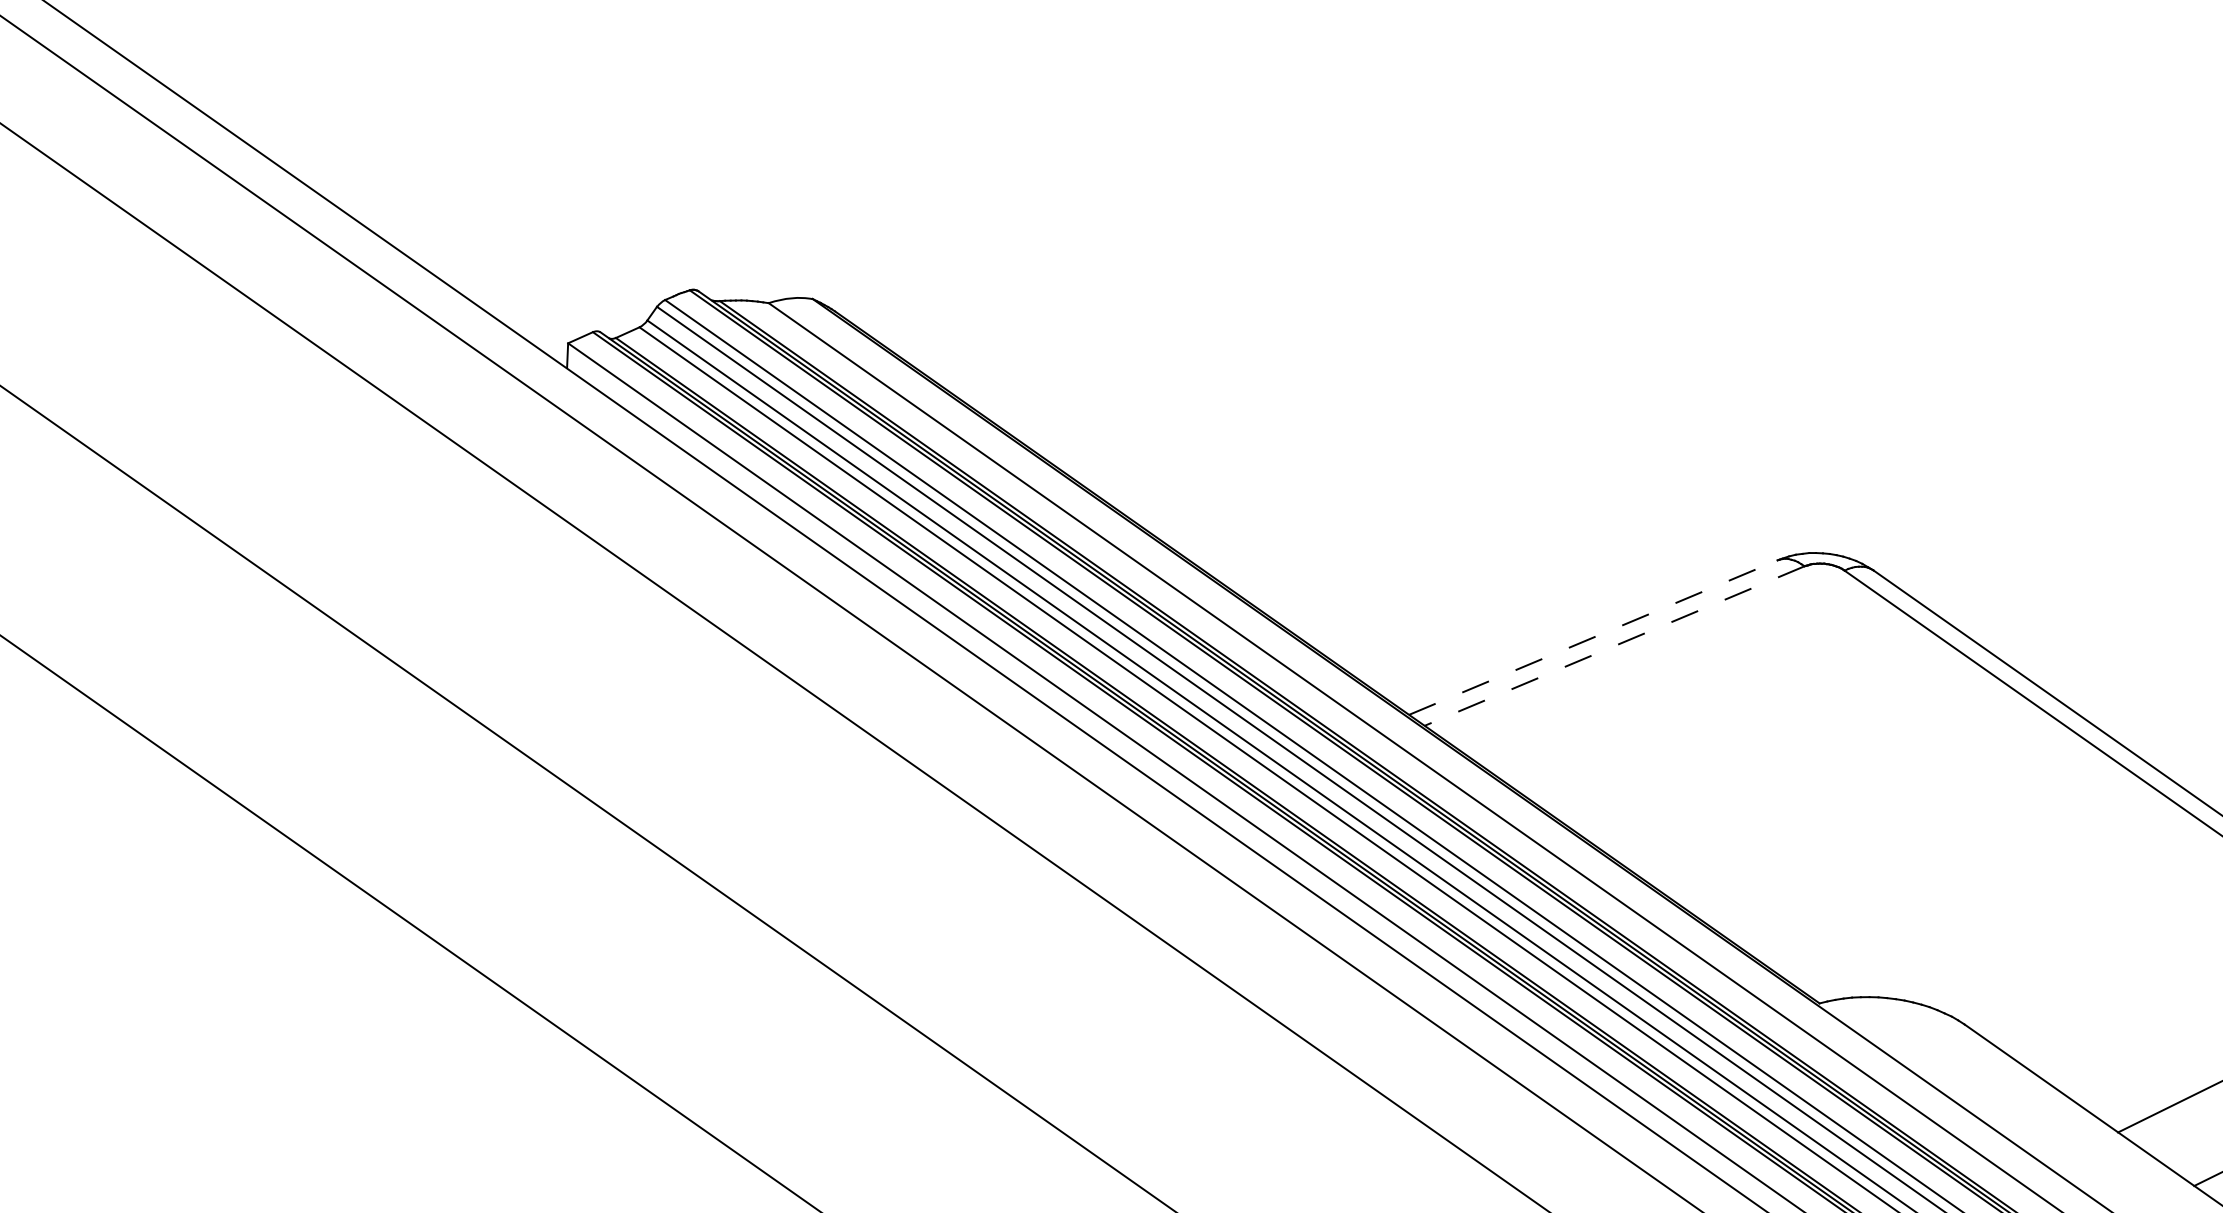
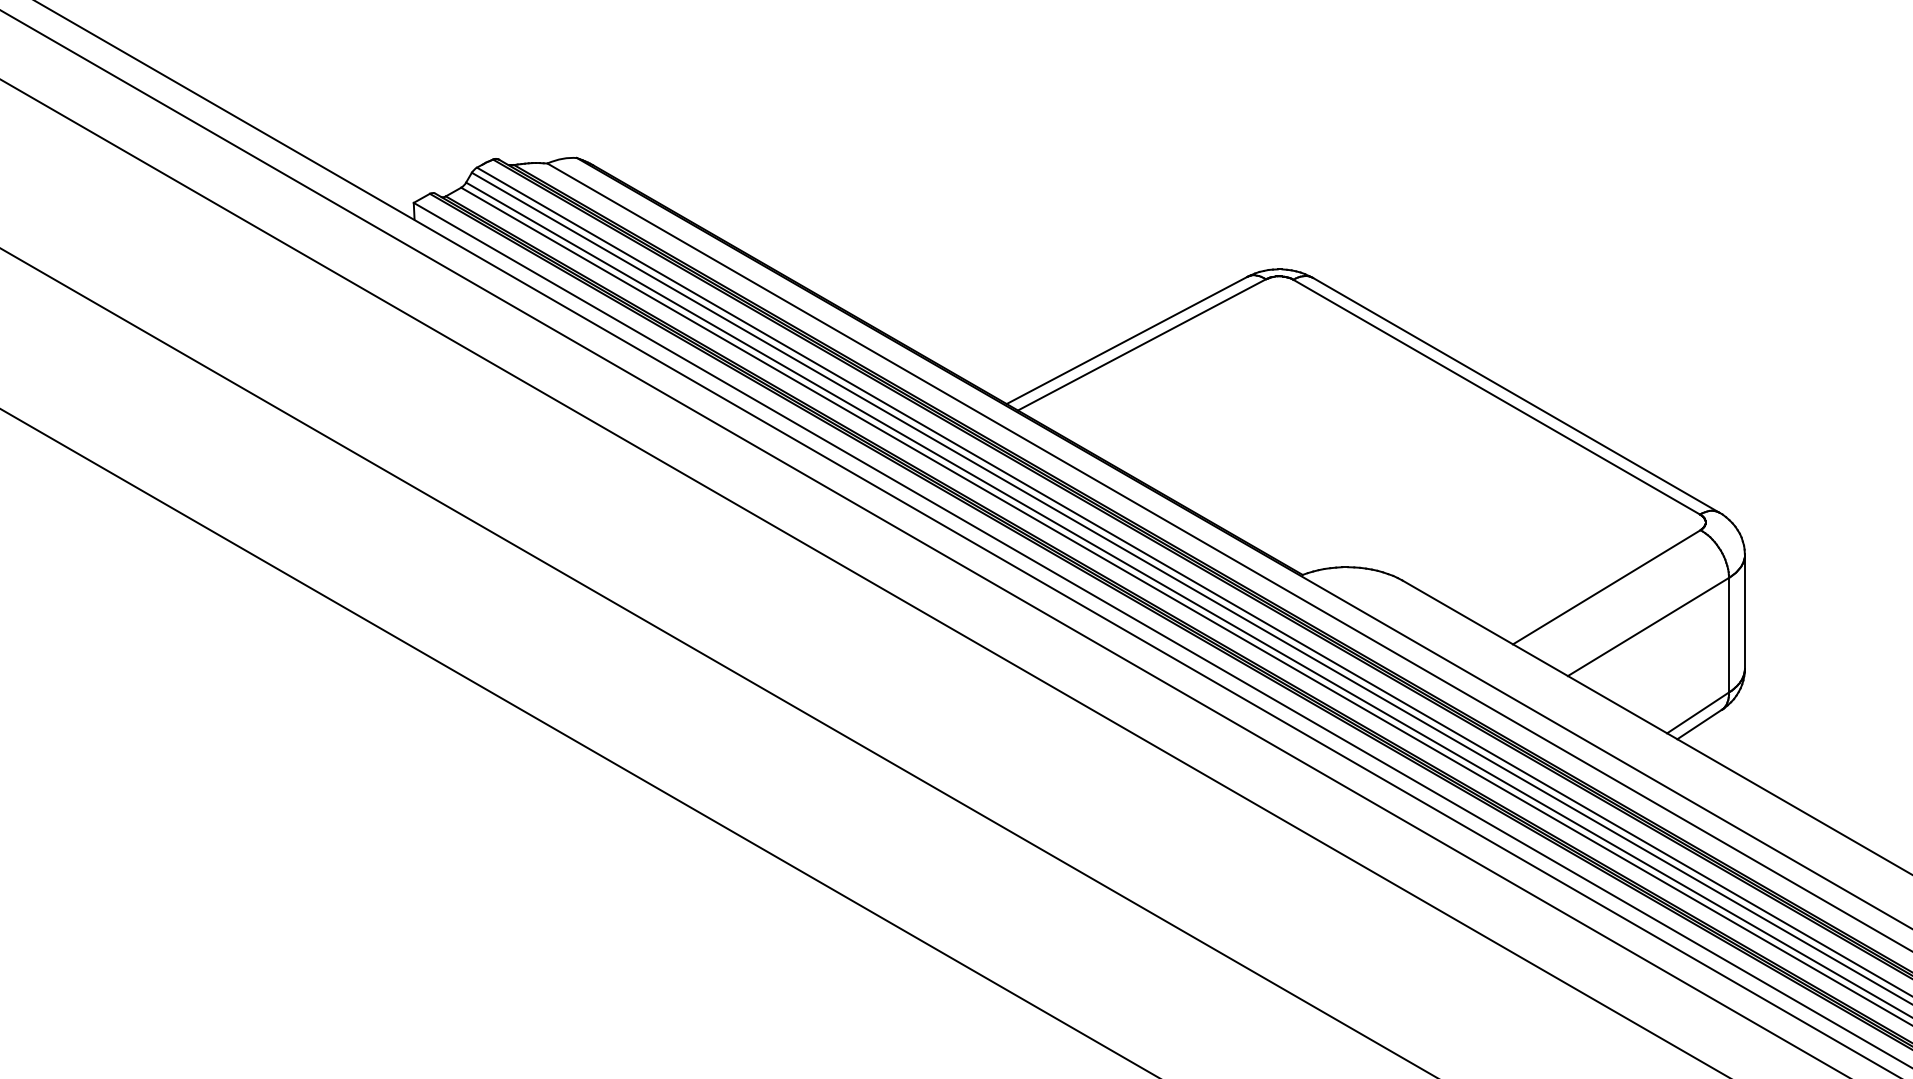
line: (1593, 637) -> (1127, 340), dashed -> solid
line: (1613, 646) -> (1141, 345), dashed -> solid

